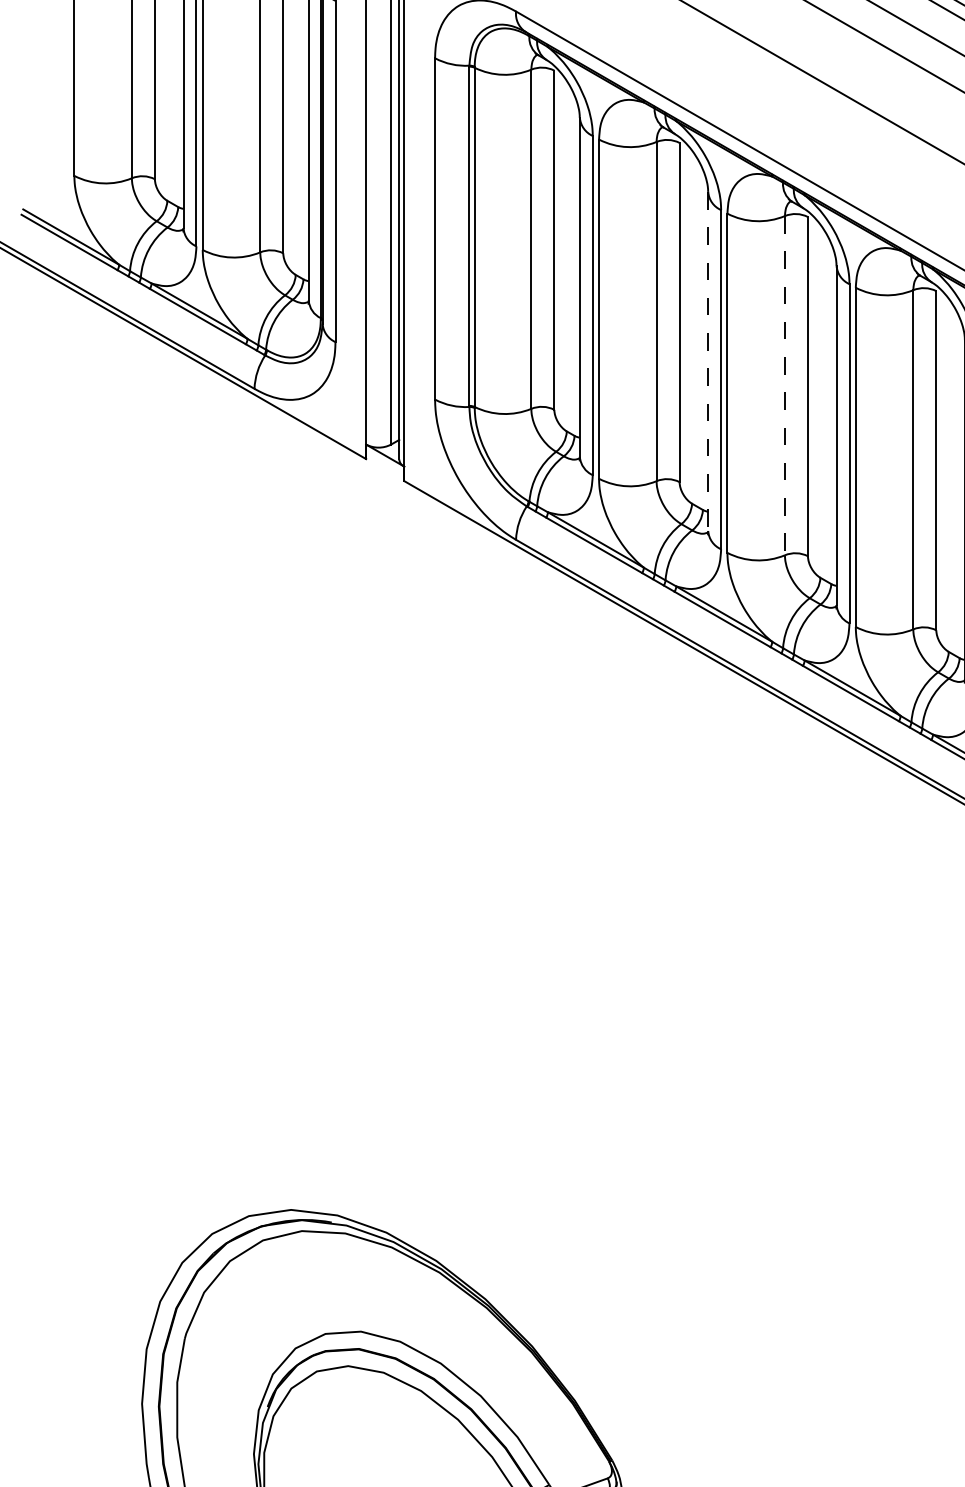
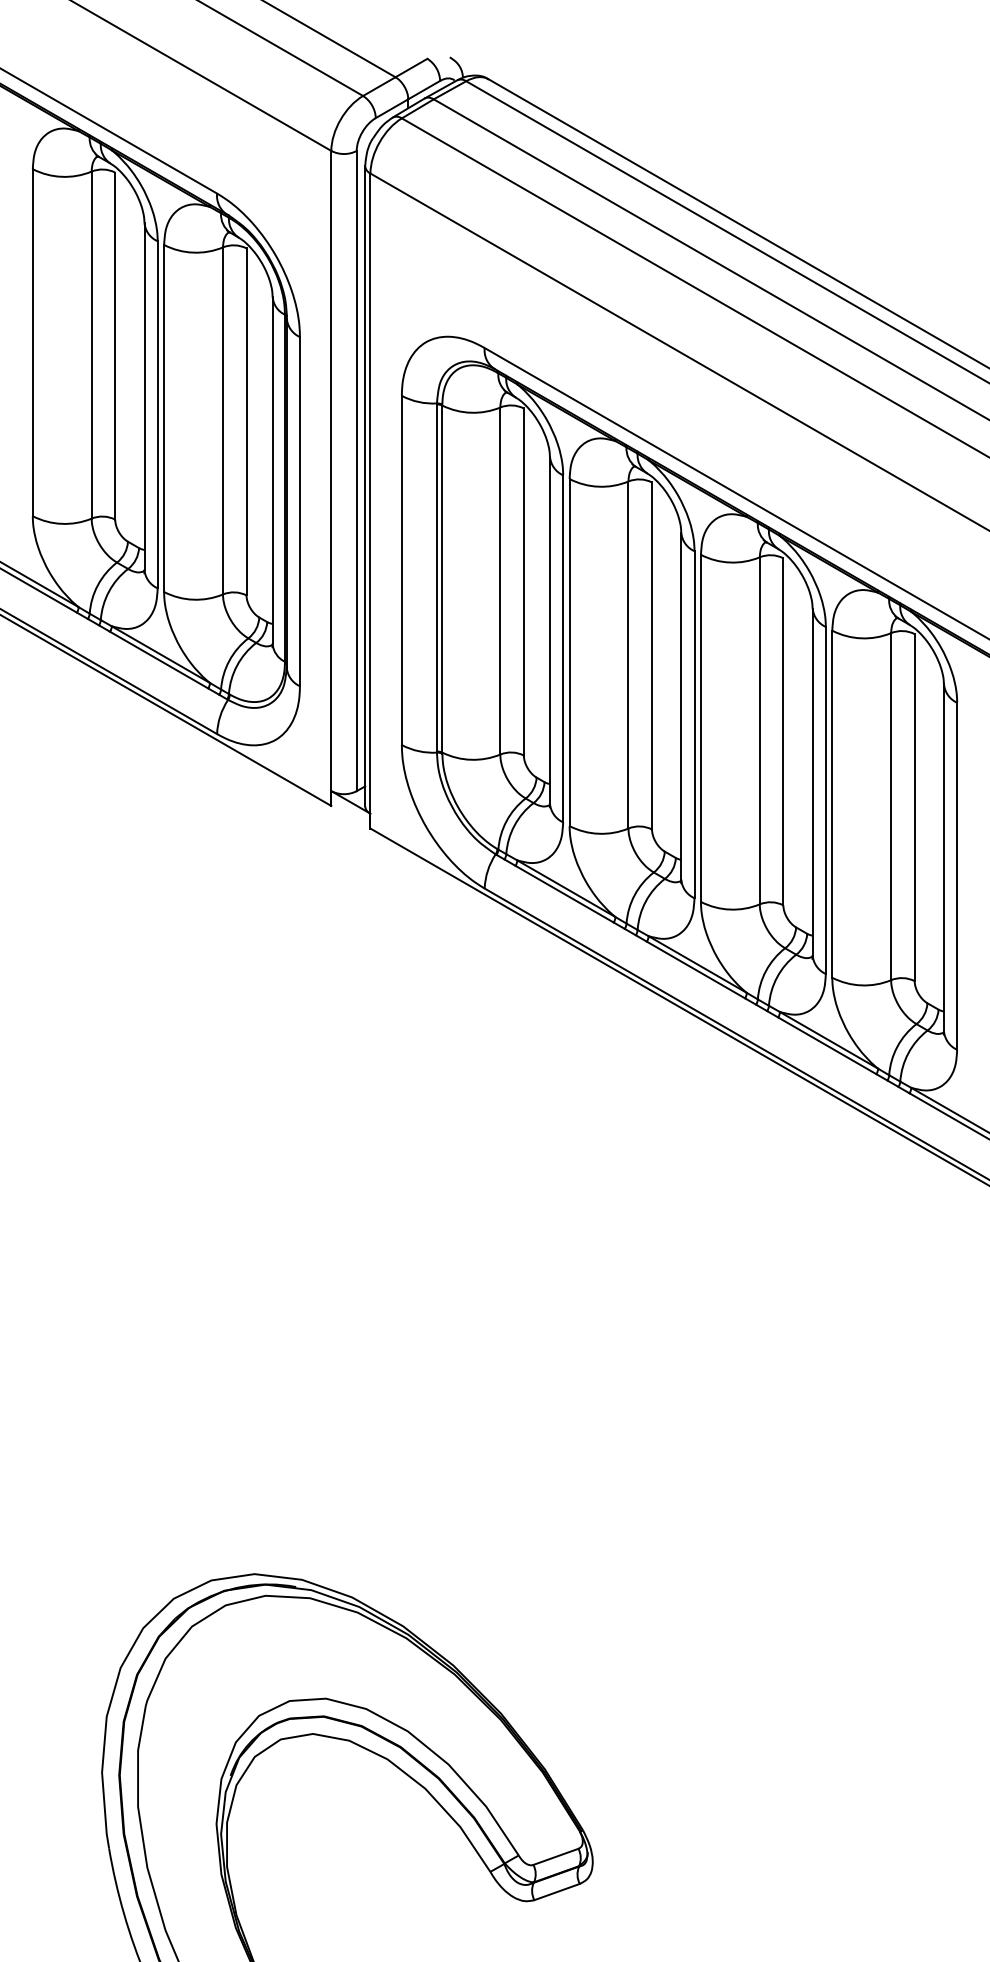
line: (708, 361) -> (681, 706), dashed -> solid
line: (784, 385) -> (759, 730), dashed -> solid

